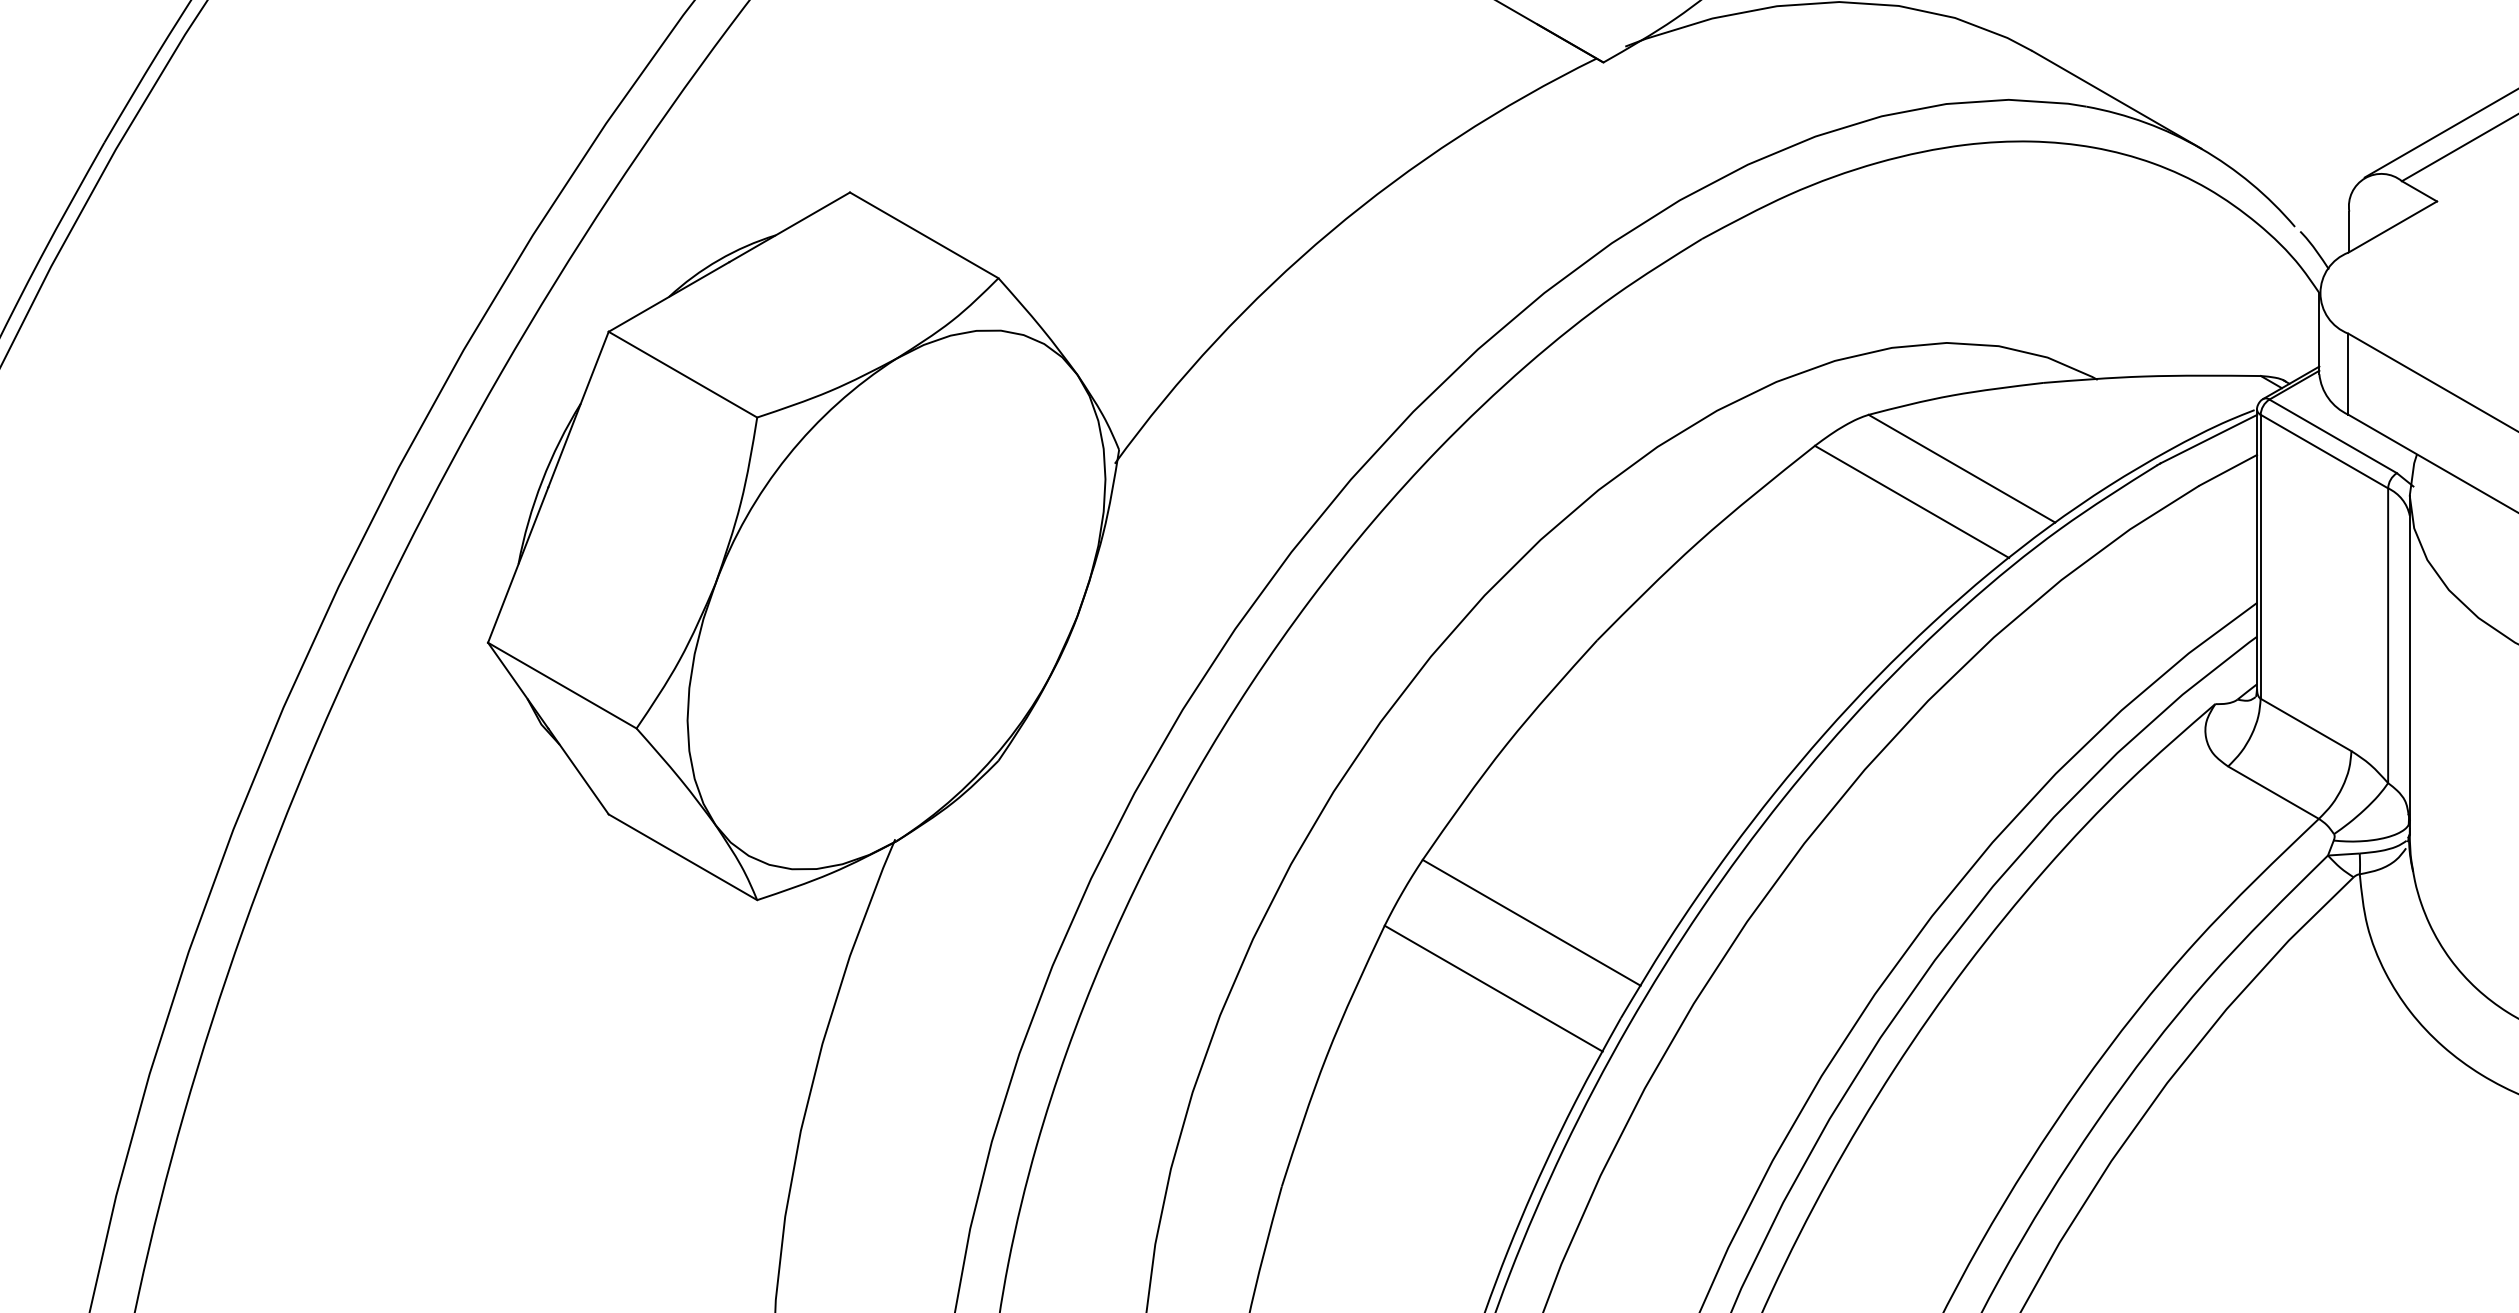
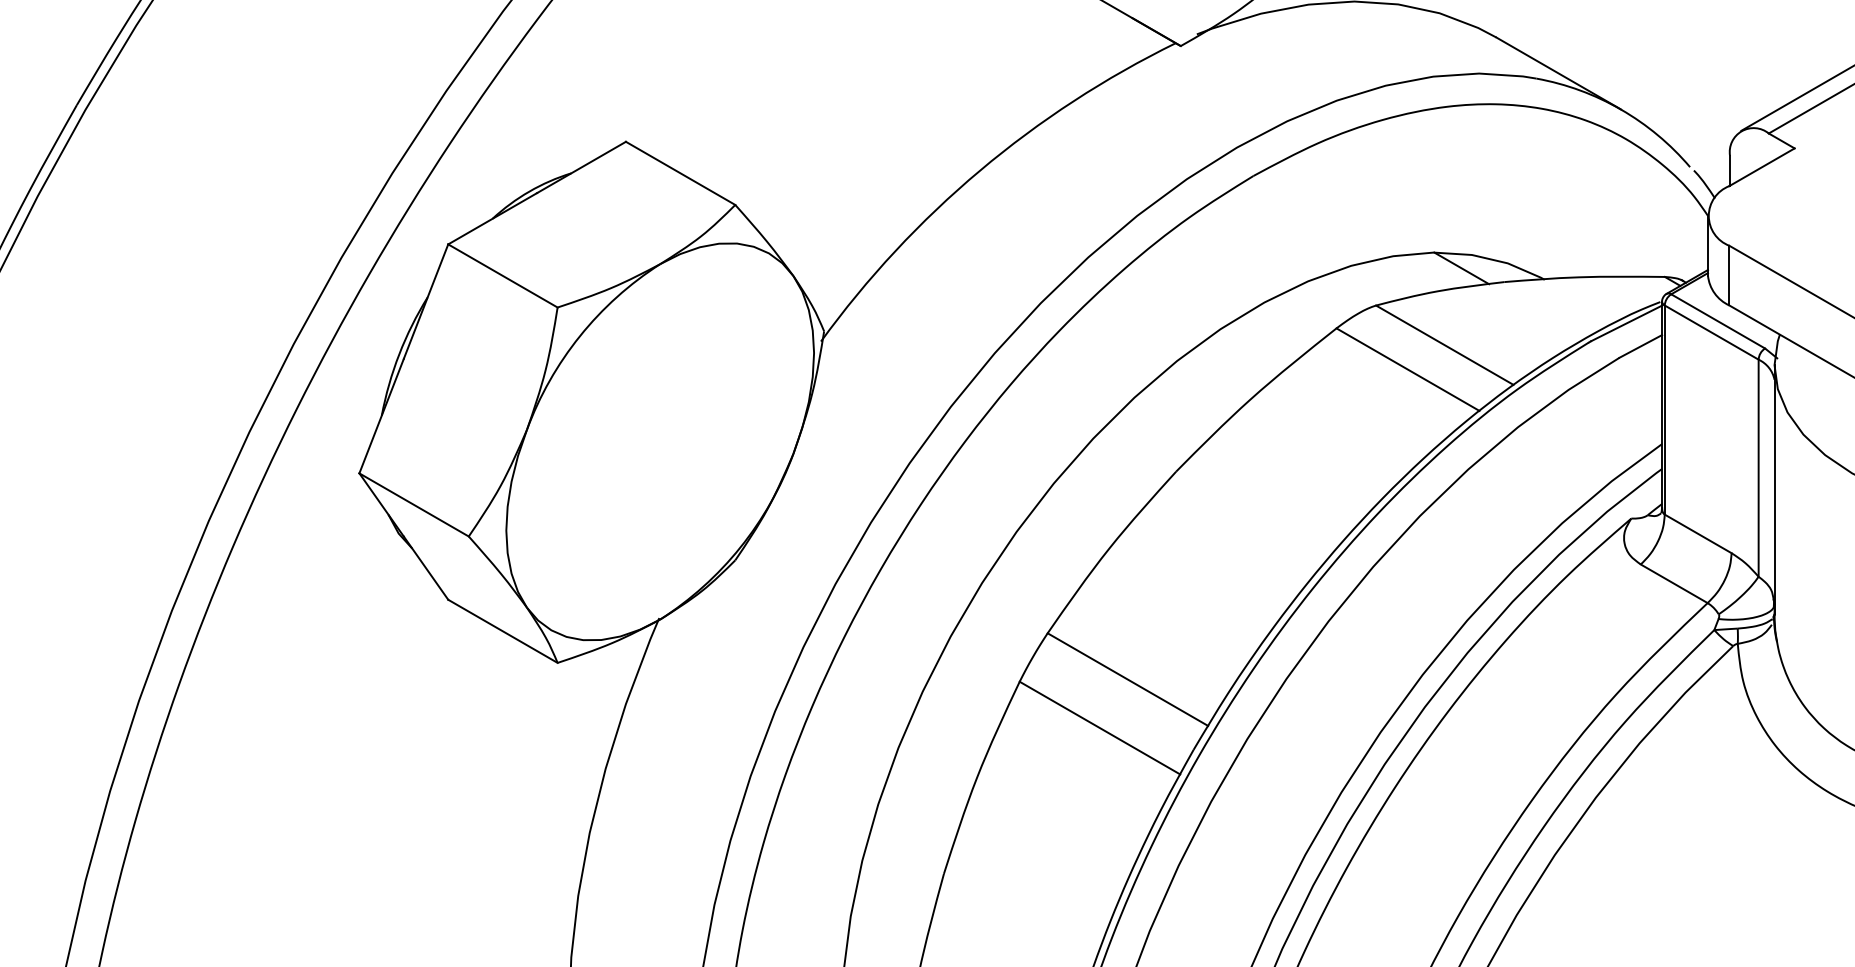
line: (1984, 363) -> (1461, 267), added

